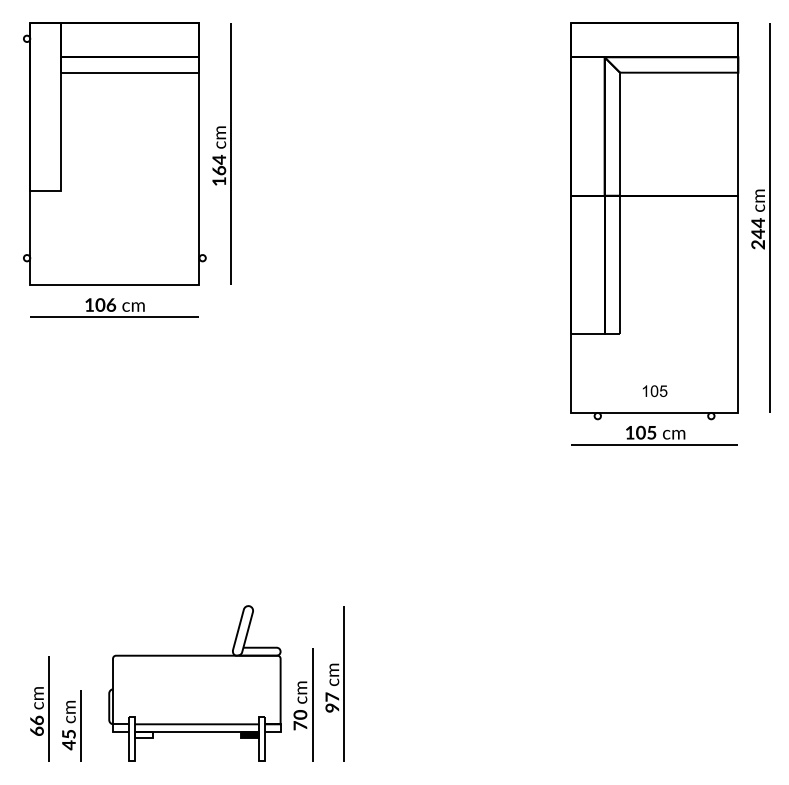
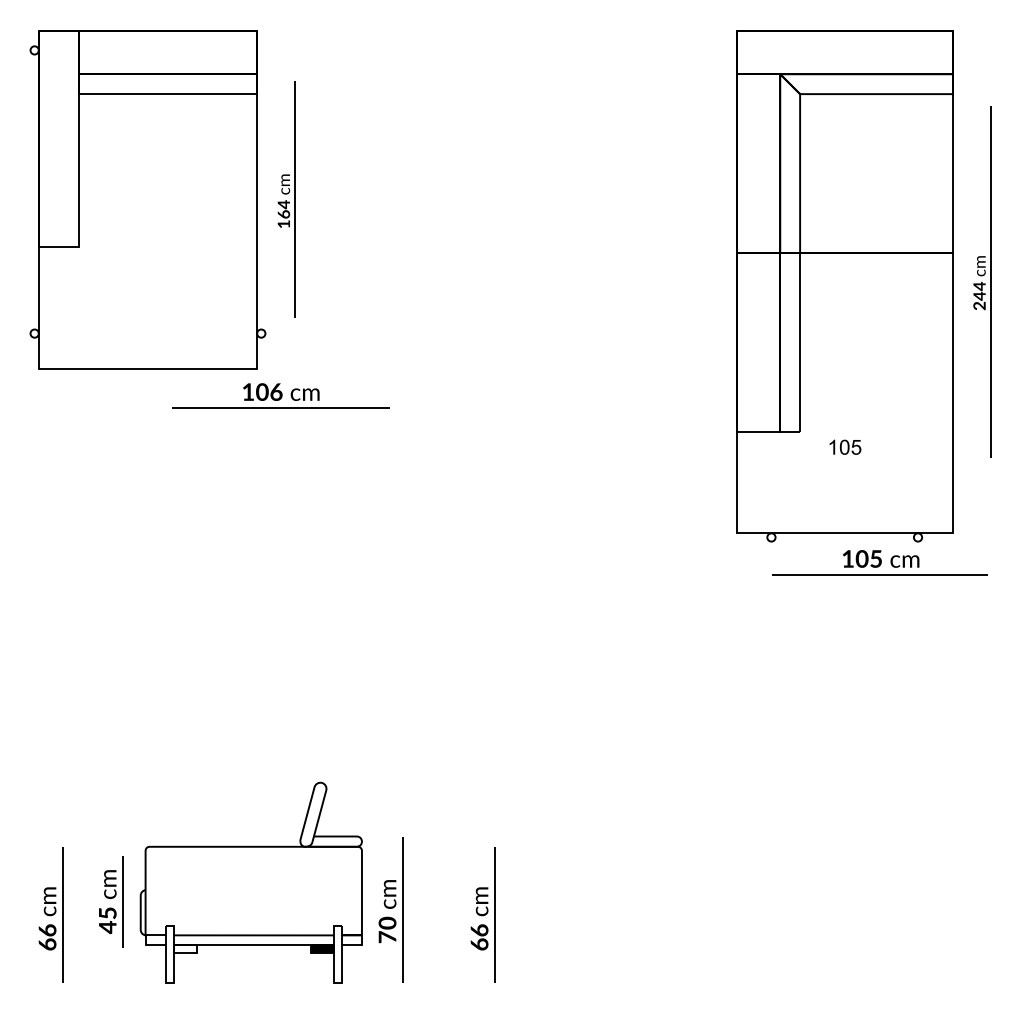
part: (222, 154) -> (286, 199), size x0.7
part: (760, 217) -> (981, 281), size x0.7
part: (114, 307) -> (280, 395), moved
part: (655, 390) -> (845, 446), moved
part: (654, 435) -> (879, 562), moved
part: (334, 683) -> (431, 882), removed
part: (373, 708) -> (482, 914), added
part: (71, 725) -> (111, 901), moved

